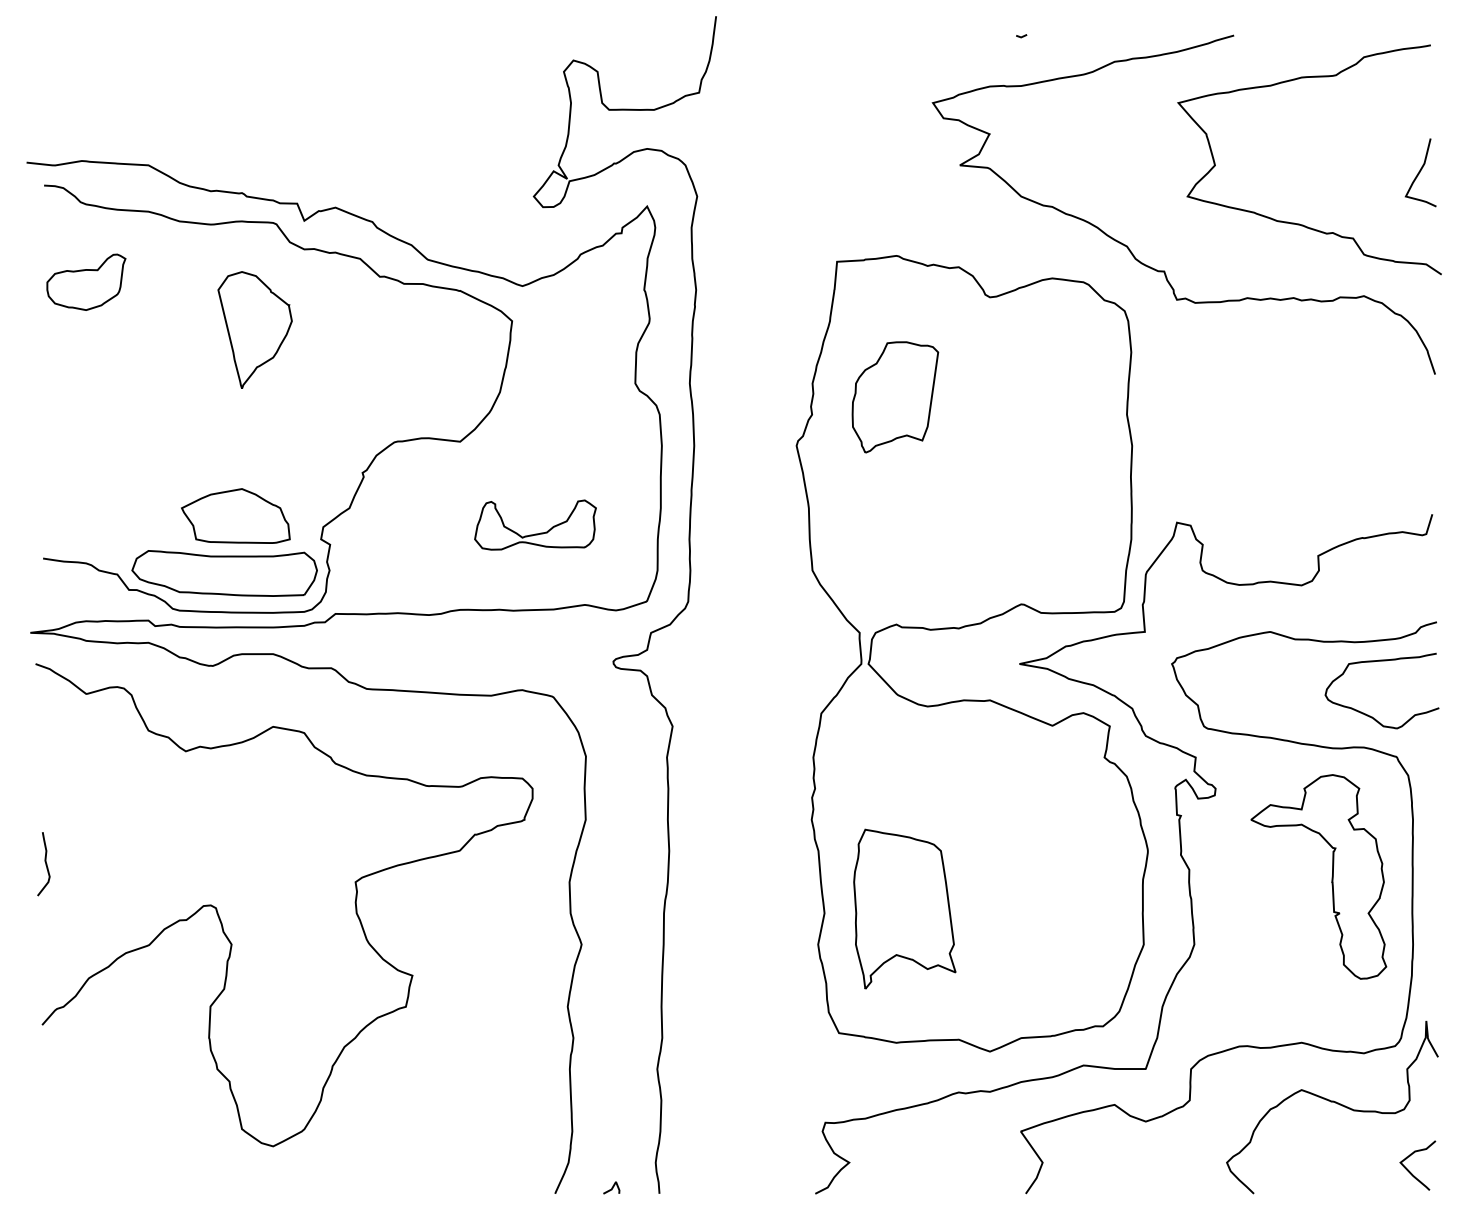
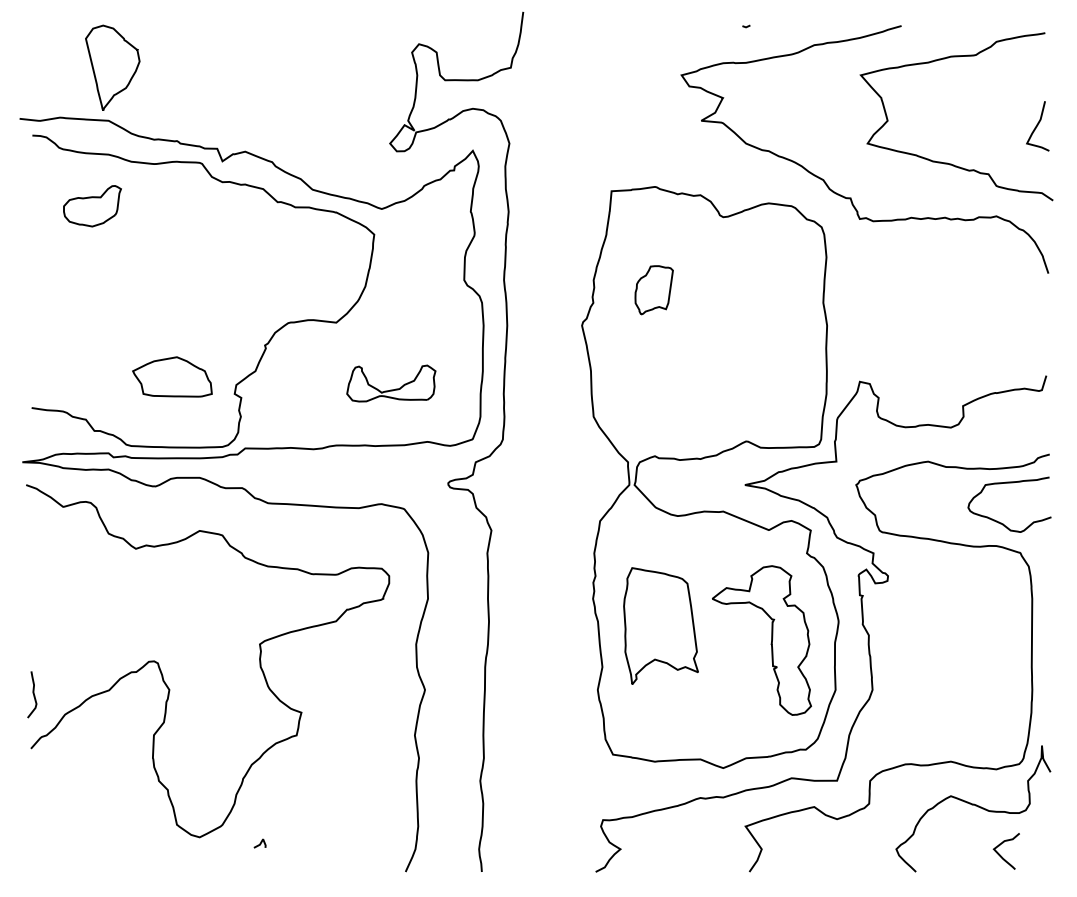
part: (86, 281) -> (92, 205), moved
part: (254, 329) -> (112, 67), moved
part: (895, 397) -> (654, 290), size x0.6
part: (224, 573) -> (164, 418), removed
curve: (45, 864) -> (33, 695), moved
part: (1331, 876) -> (771, 640), moved
part: (904, 908) -> (660, 625), moved
curve: (1410, 1171) -> (1001, 855), moved
line: (611, 1187) -> (259, 843), moved

